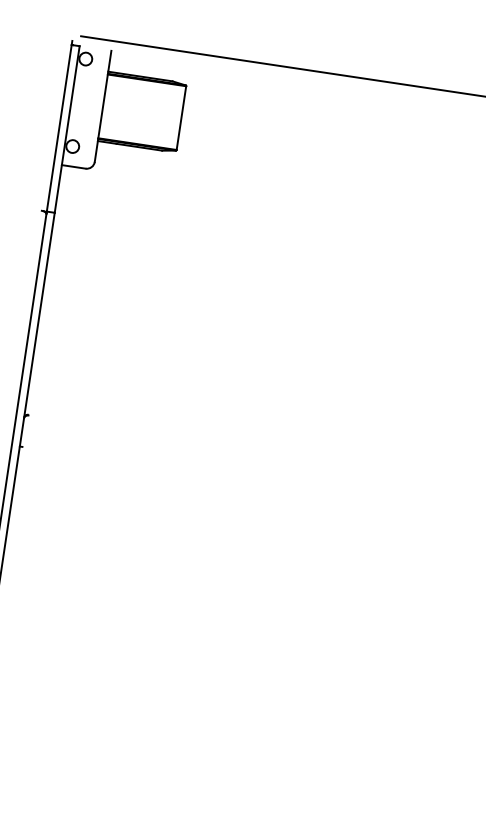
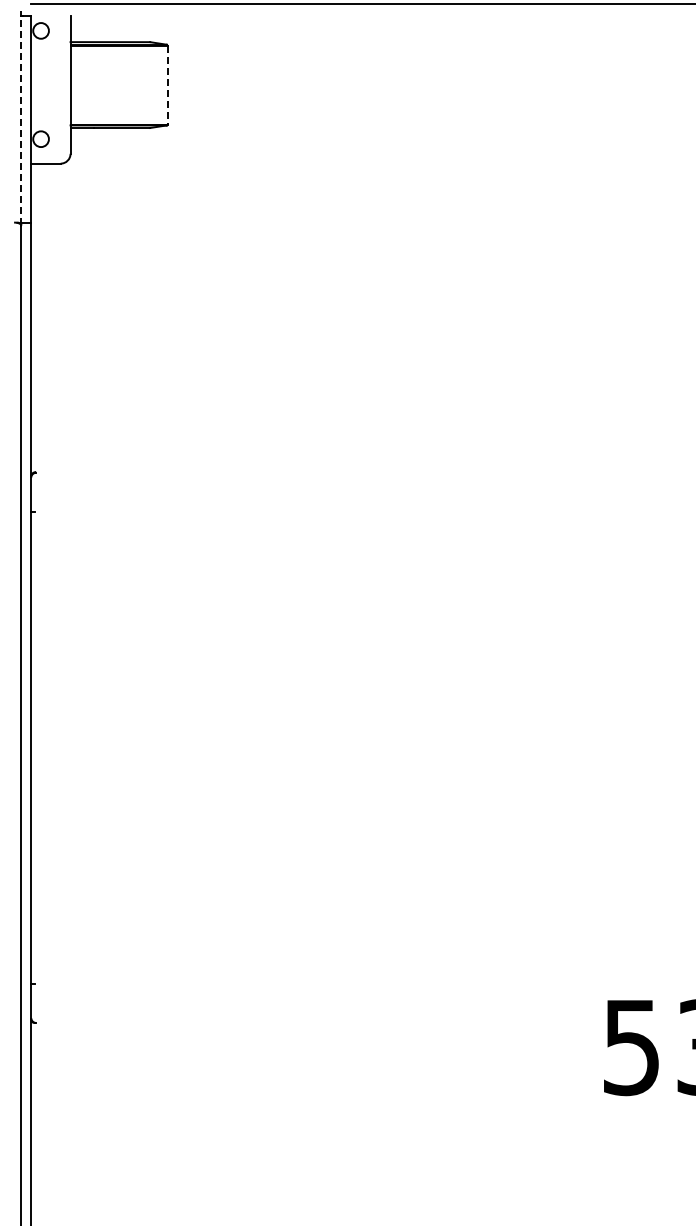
line: (181, 118) -> (167, 85), solid -> dashed
line: (59, 127) -> (21, 118), solid -> dashed

